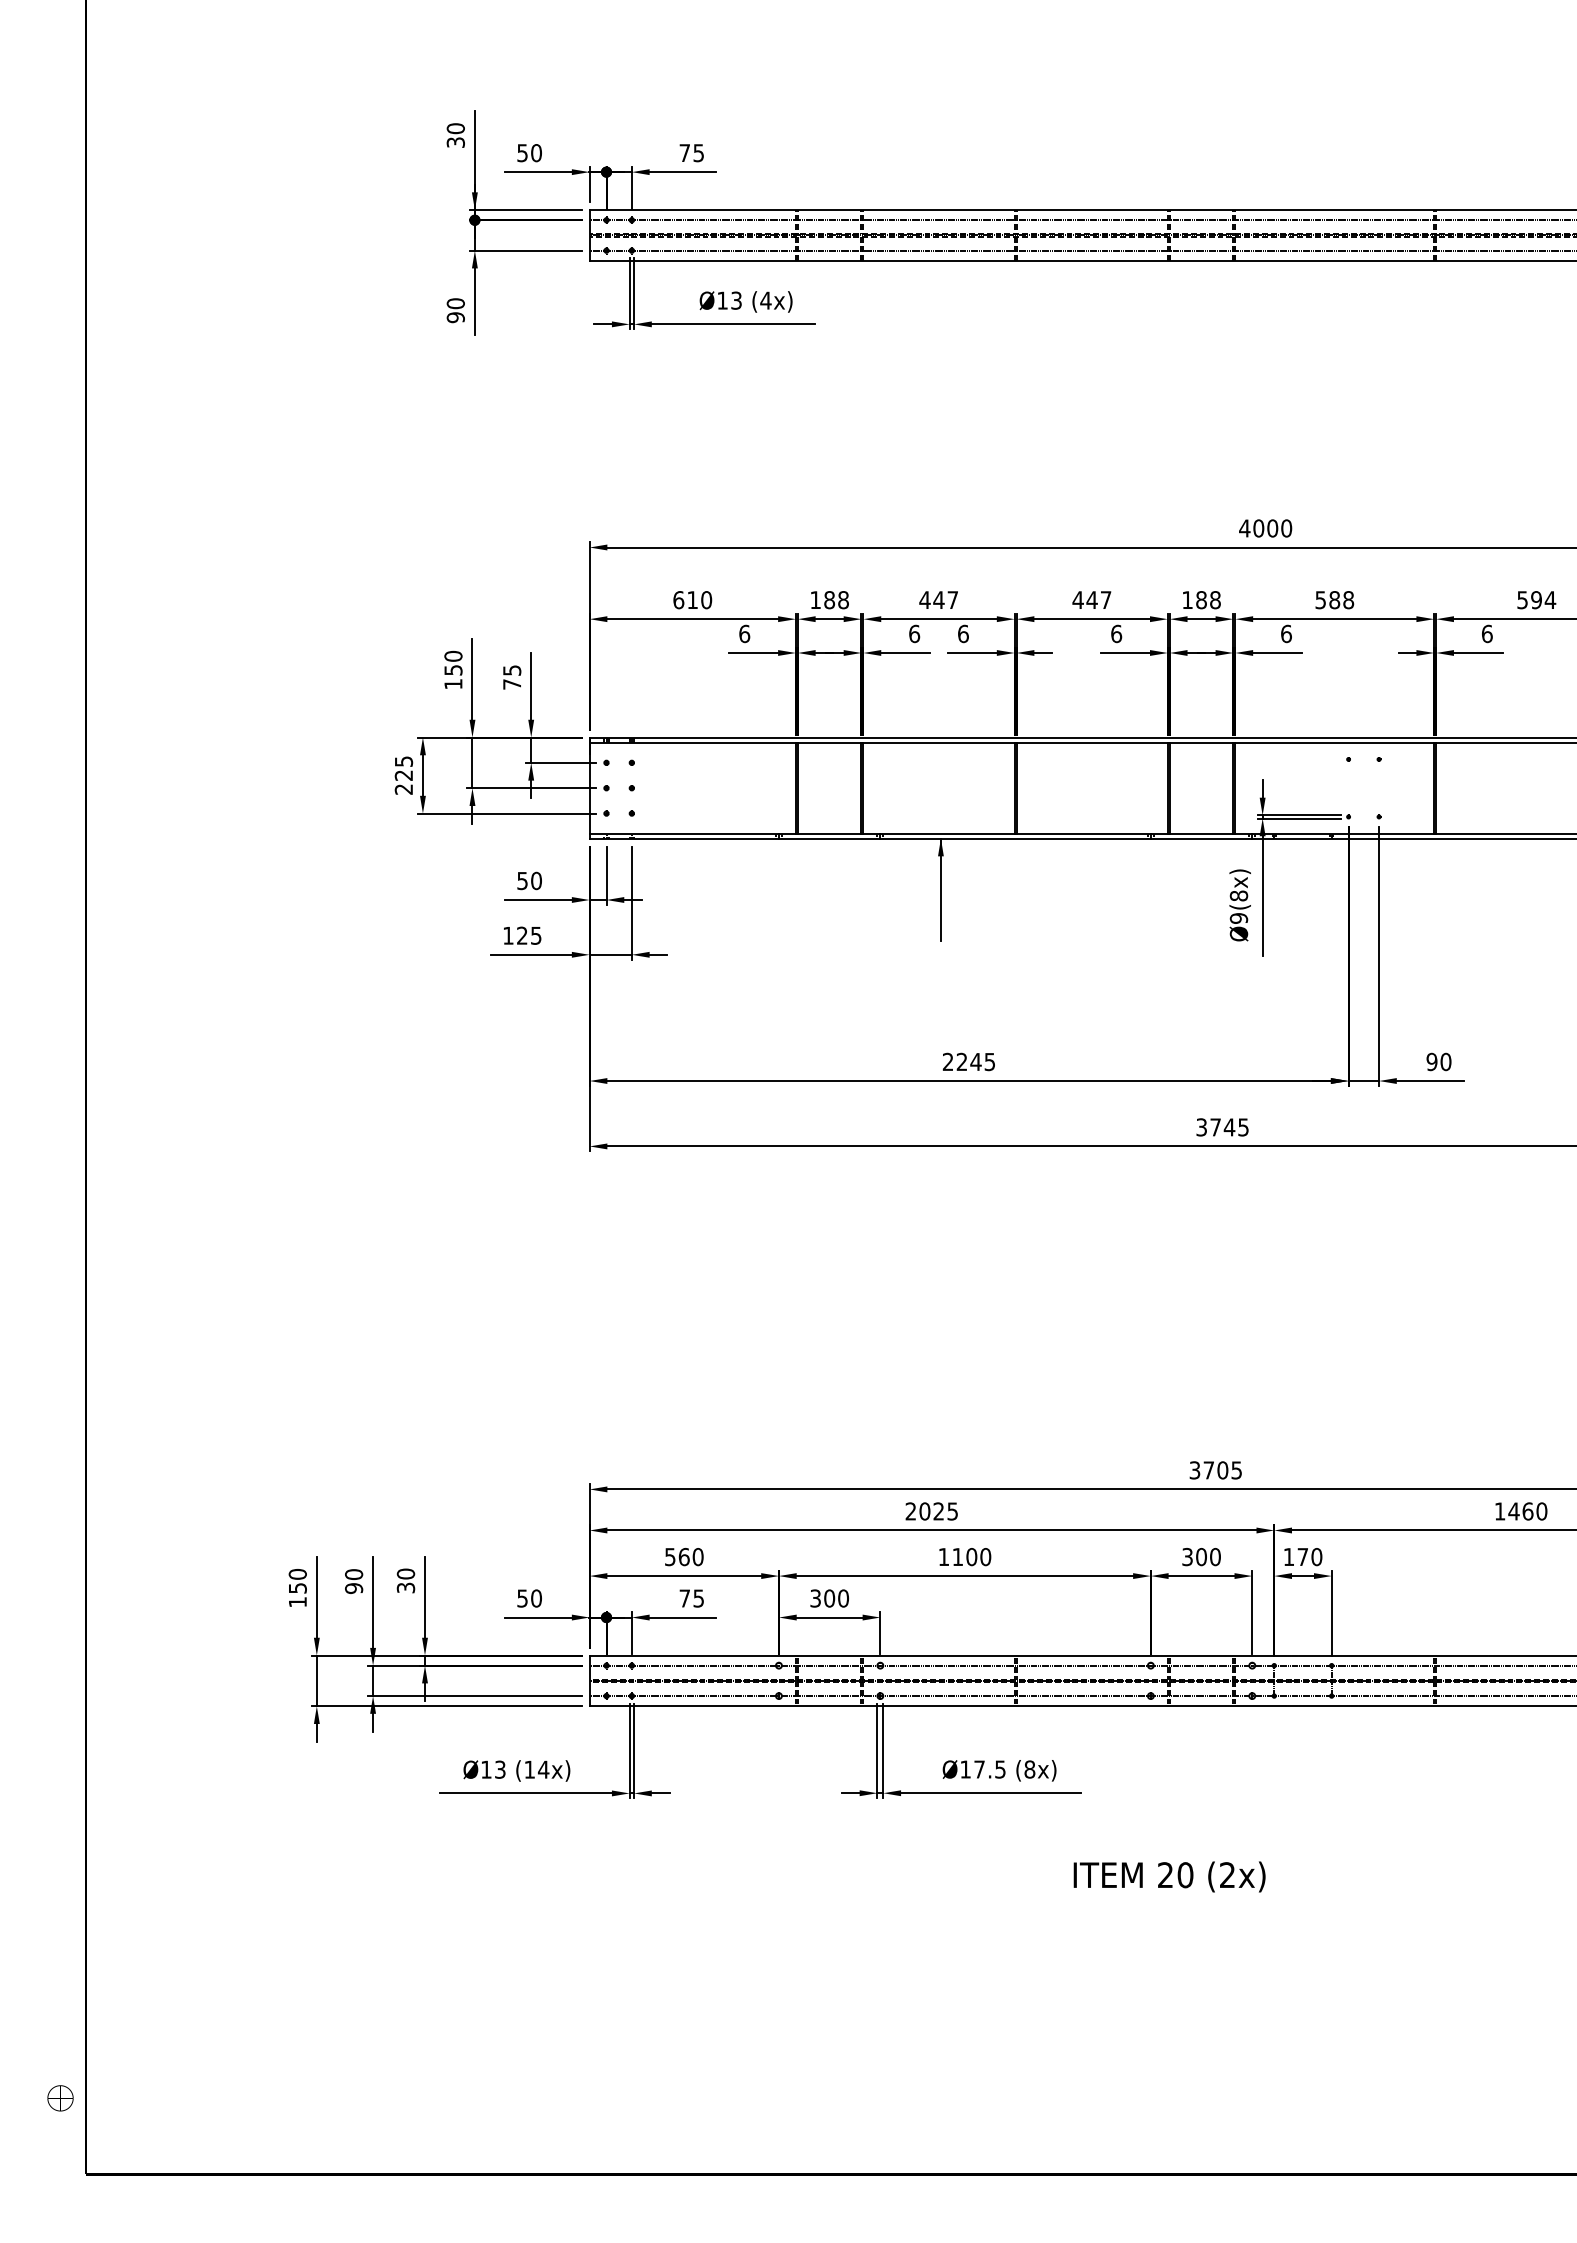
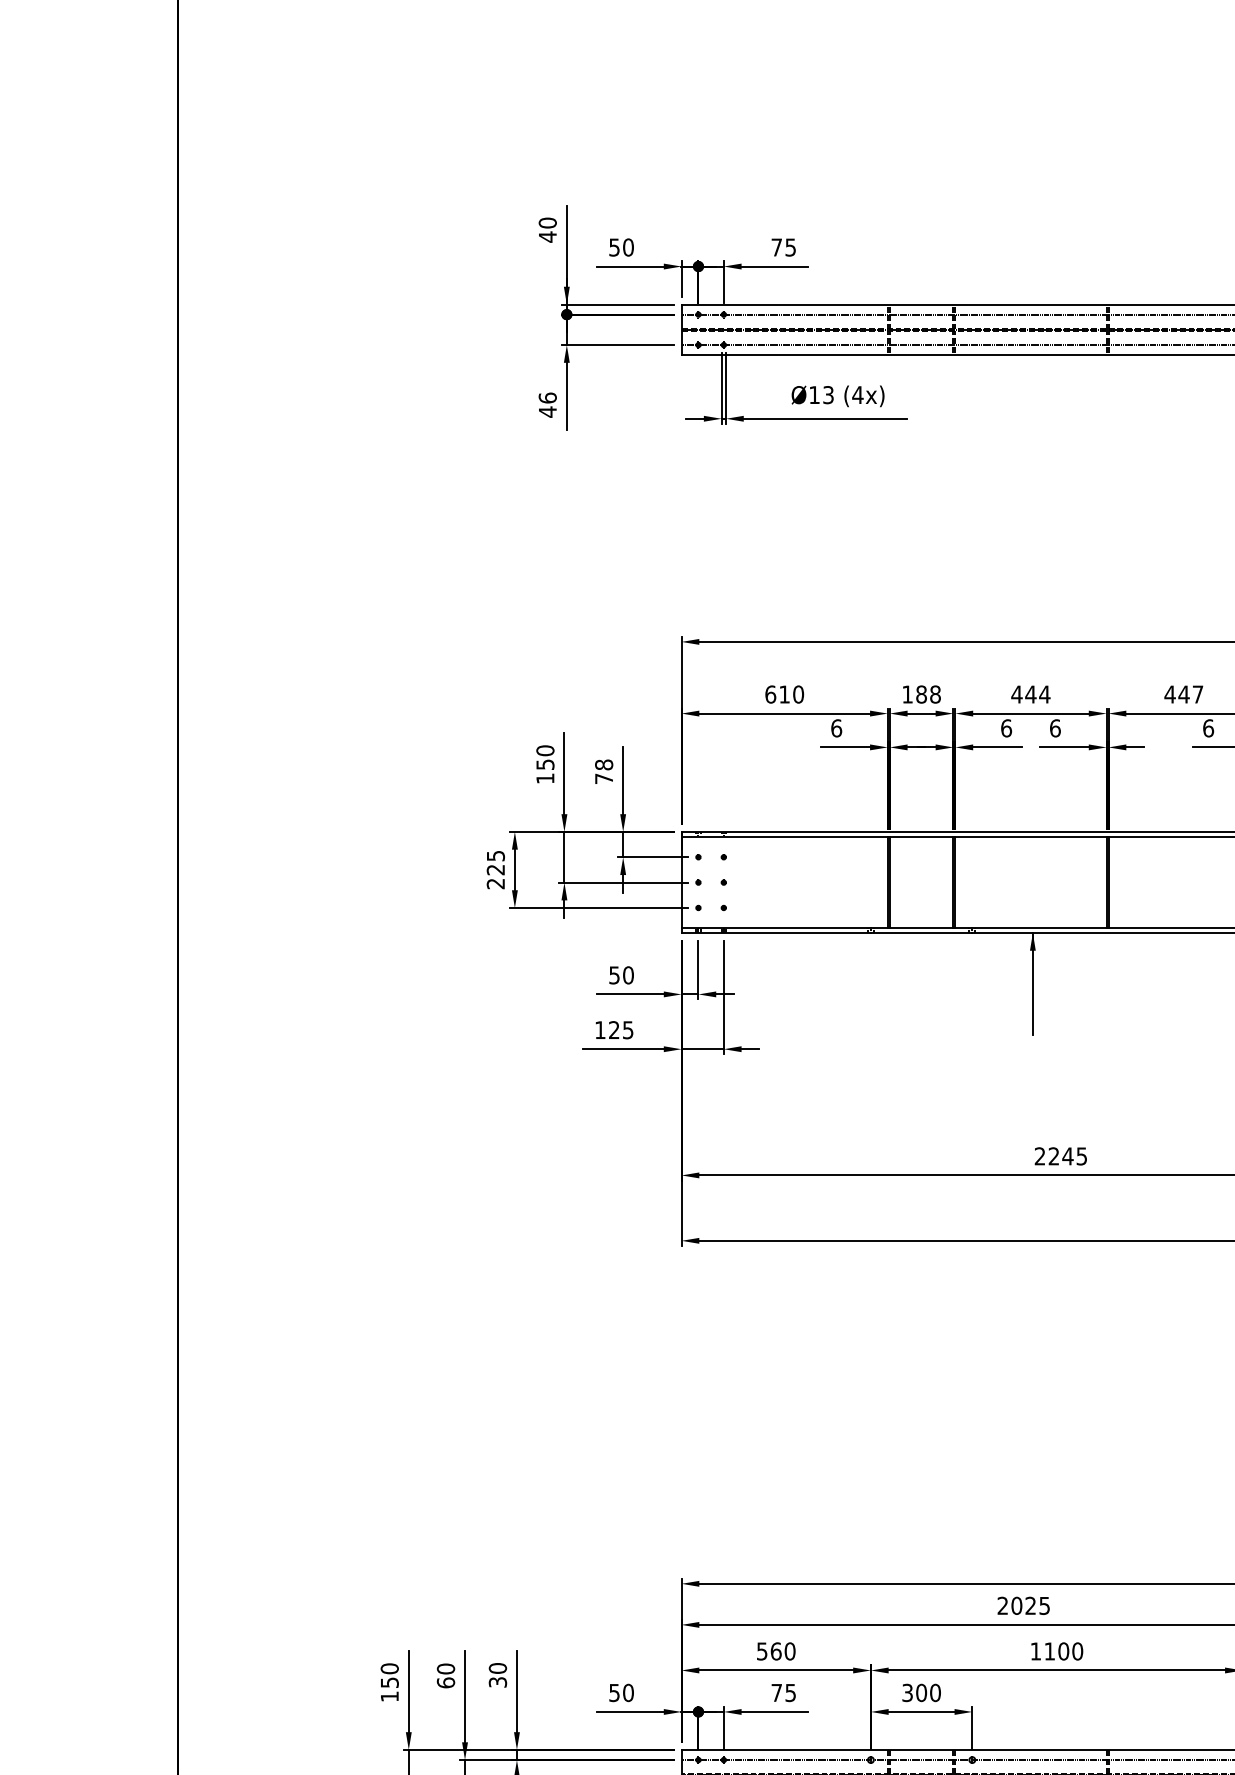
text: (455, 142) -> (547, 236), 30 -> 40
text: (455, 310) -> (547, 404), 90 -> 46
text: (952, 599) -> (1044, 693), 447 -> 444
text: (512, 670) -> (604, 764), 75 -> 78
text: (354, 1588) -> (446, 1682), 90 -> 60

